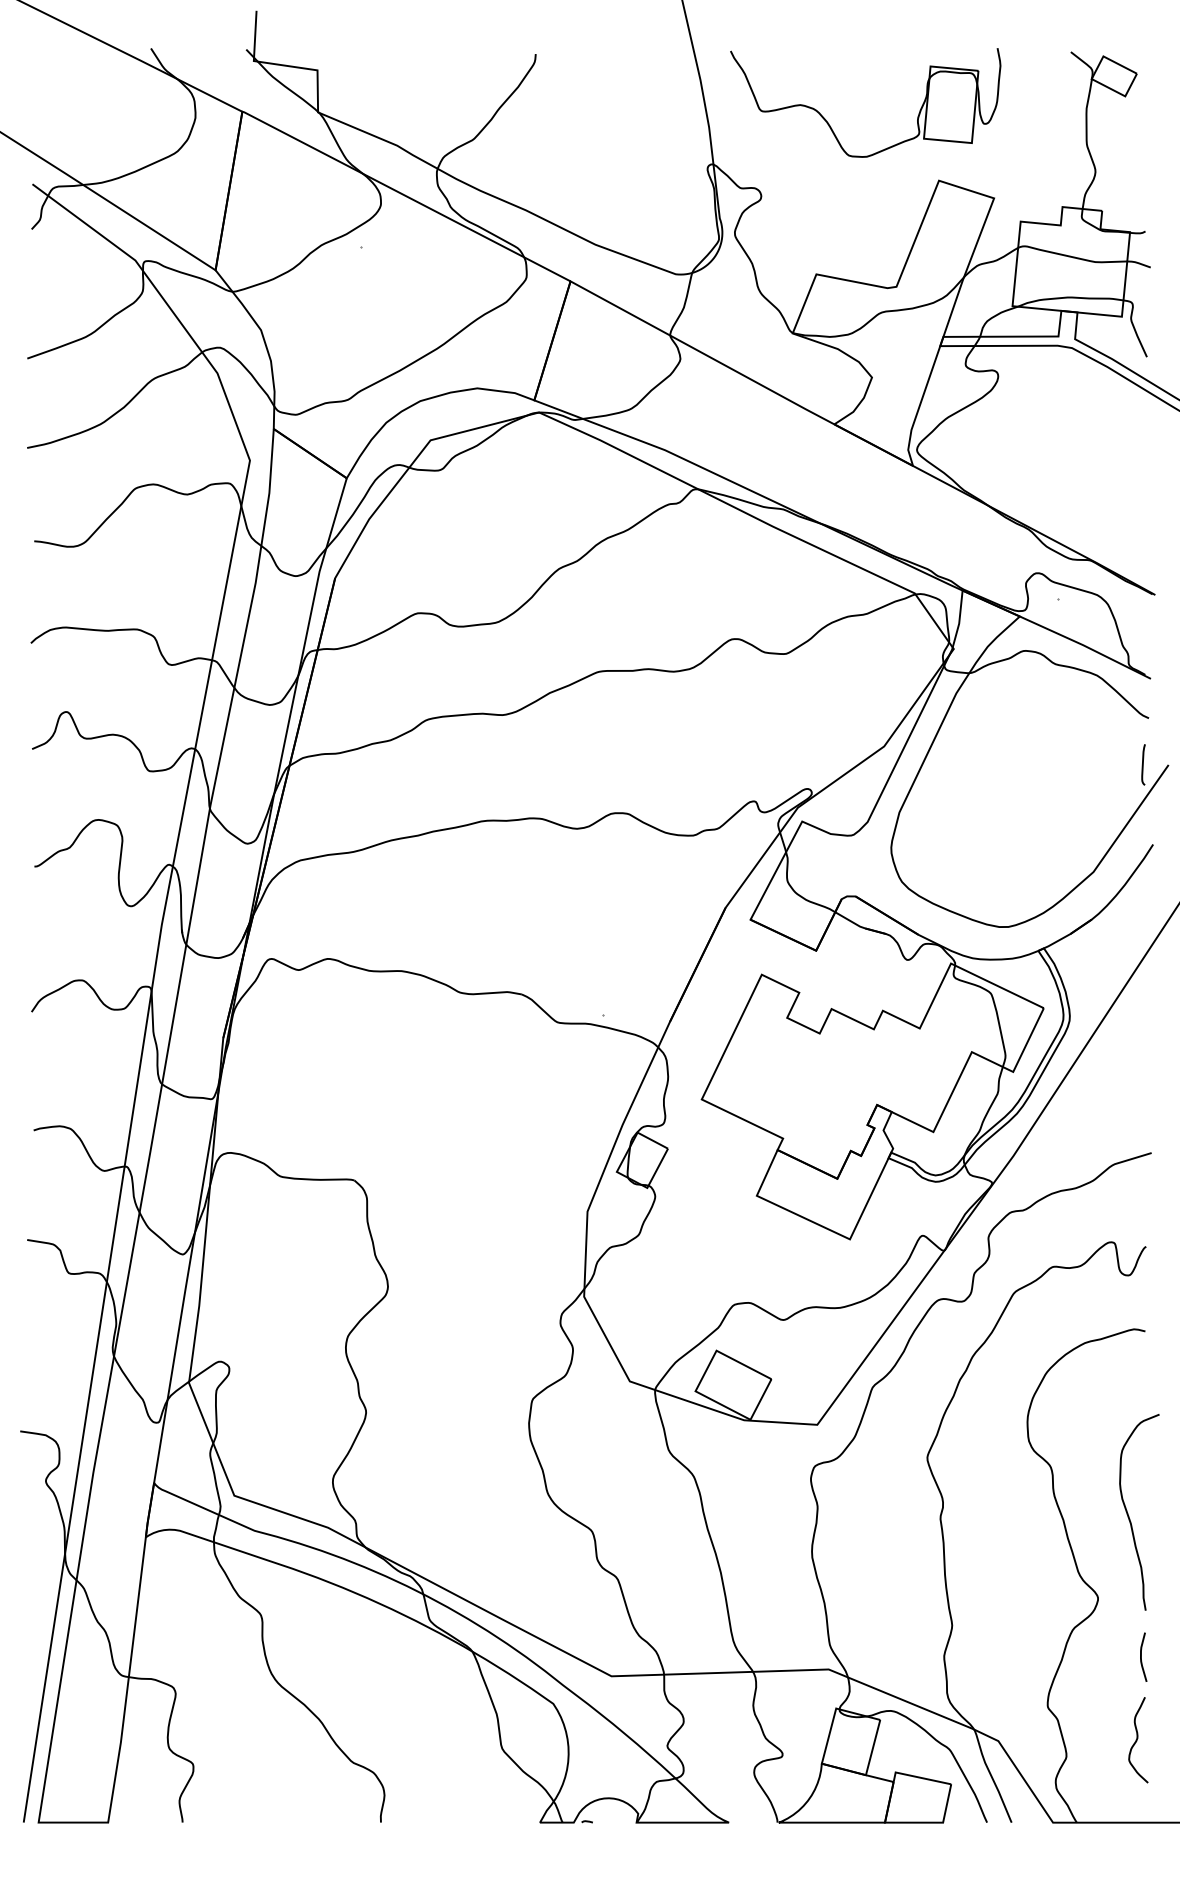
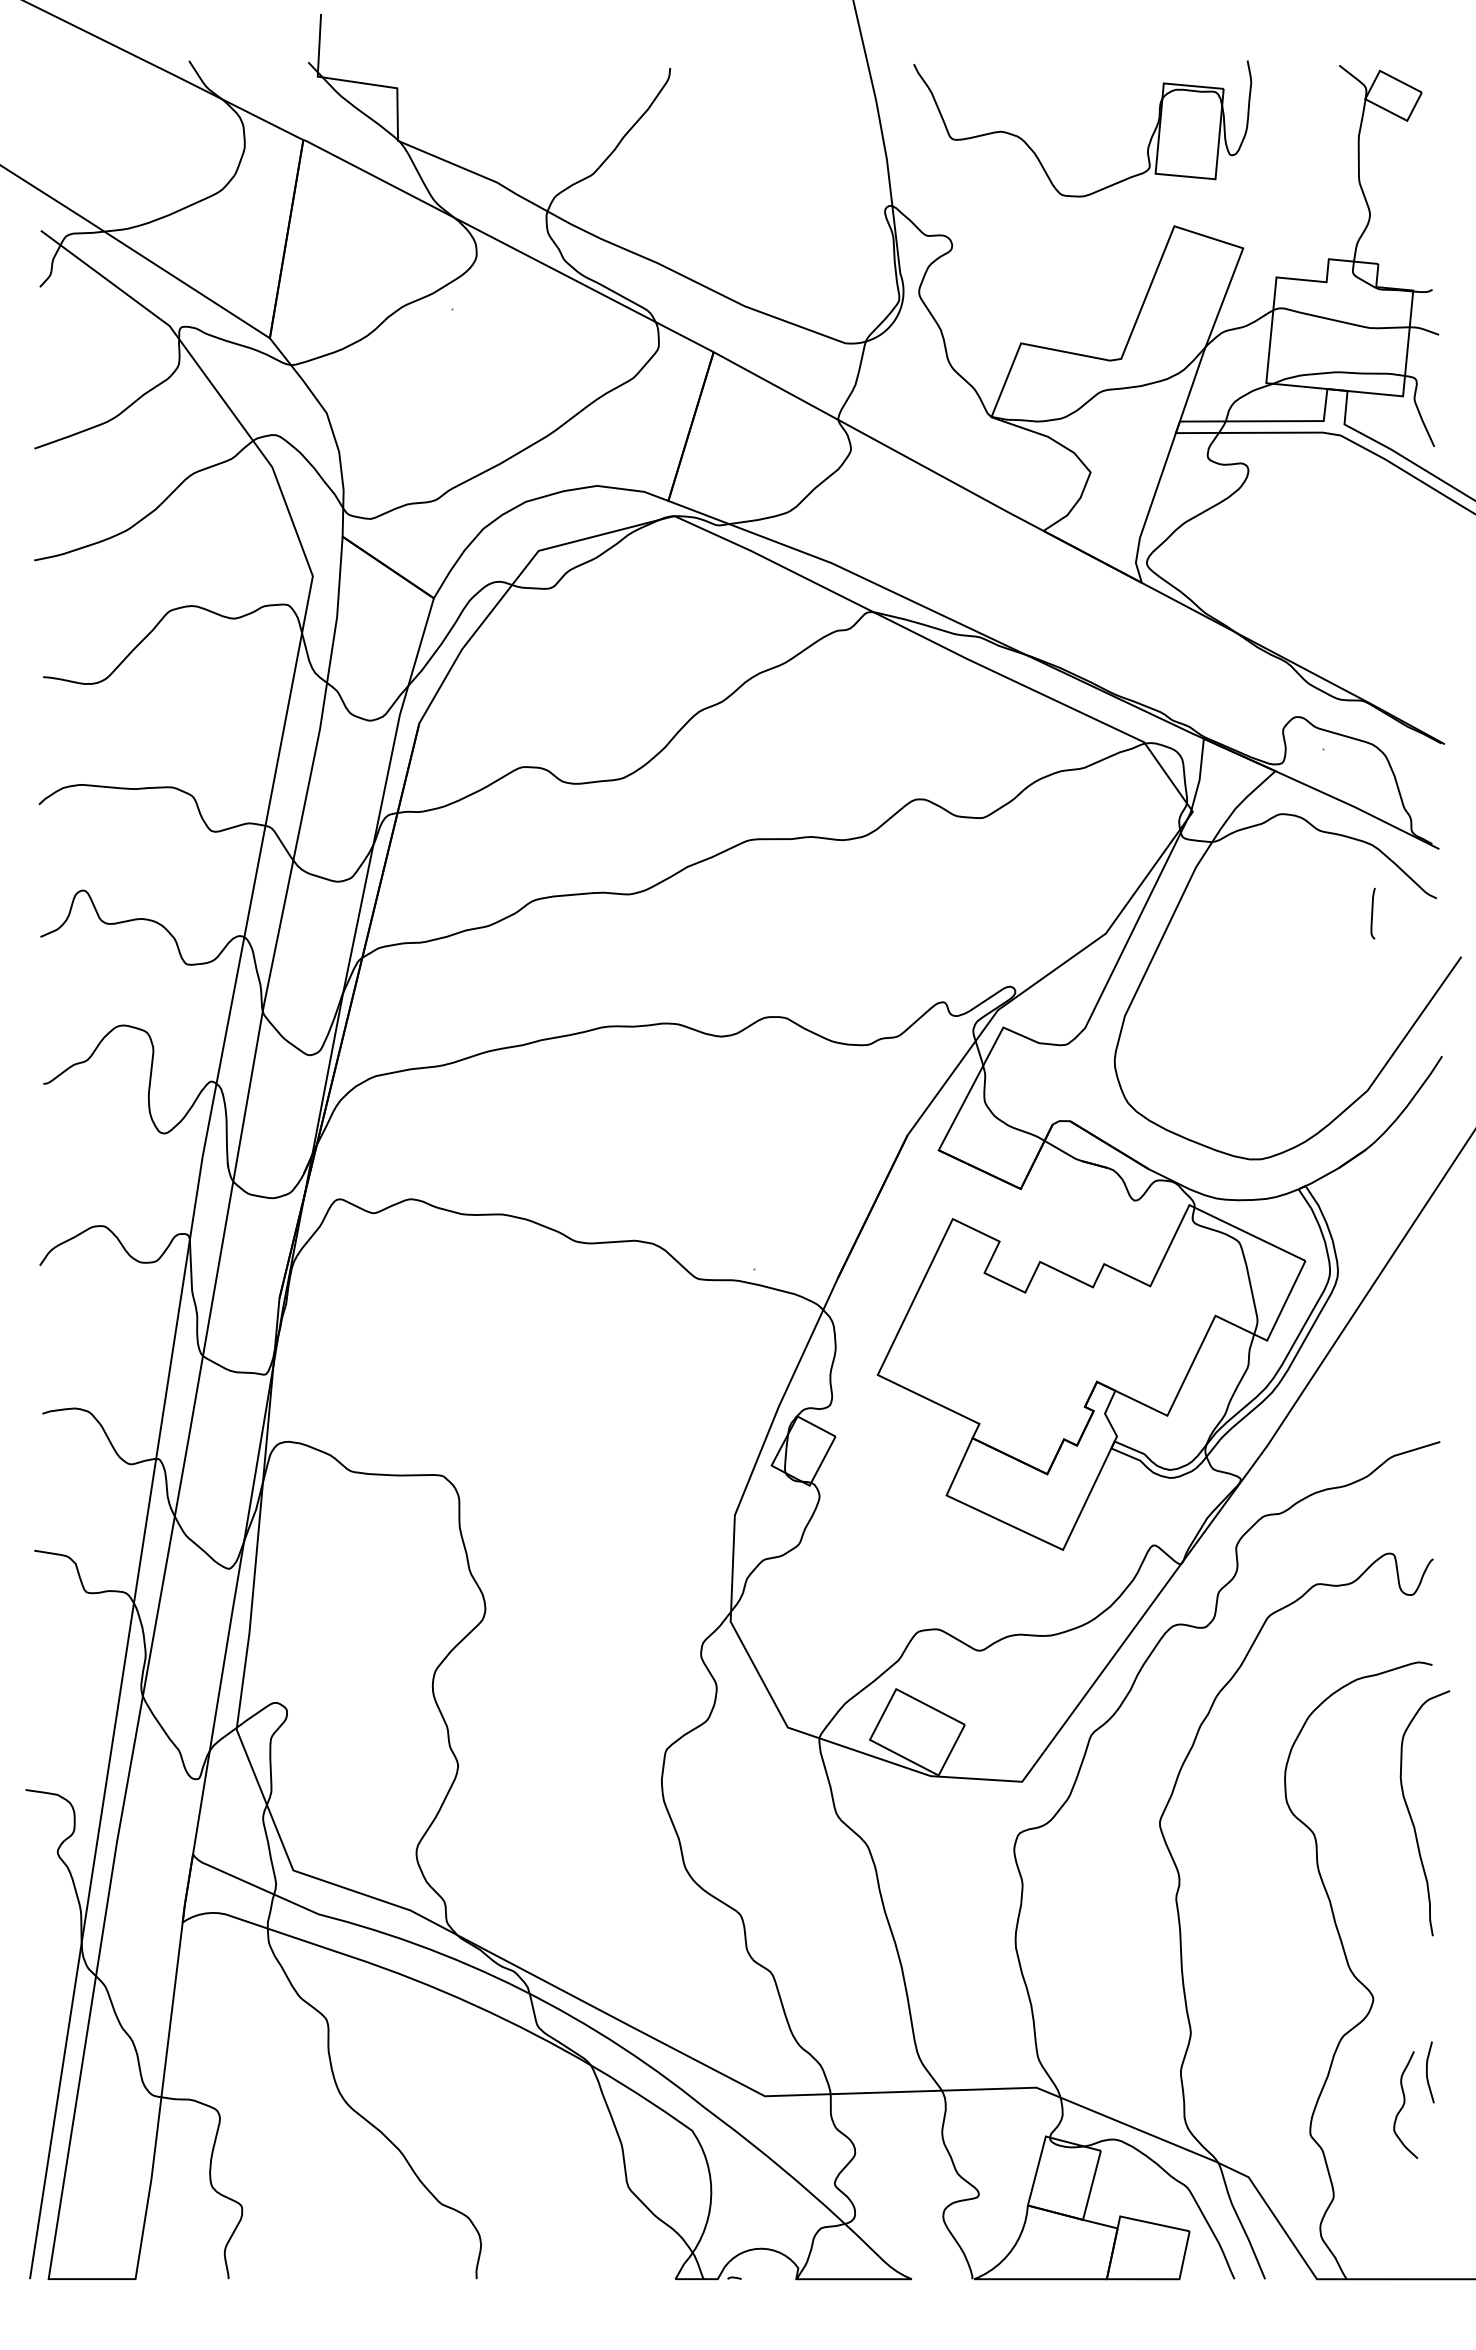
curve: (1143, 764) -> (1372, 913), moved
curve: (1129, 1516) -> (1412, 1818), moved
curve: (1138, 1738) -> (1405, 2103), moved

